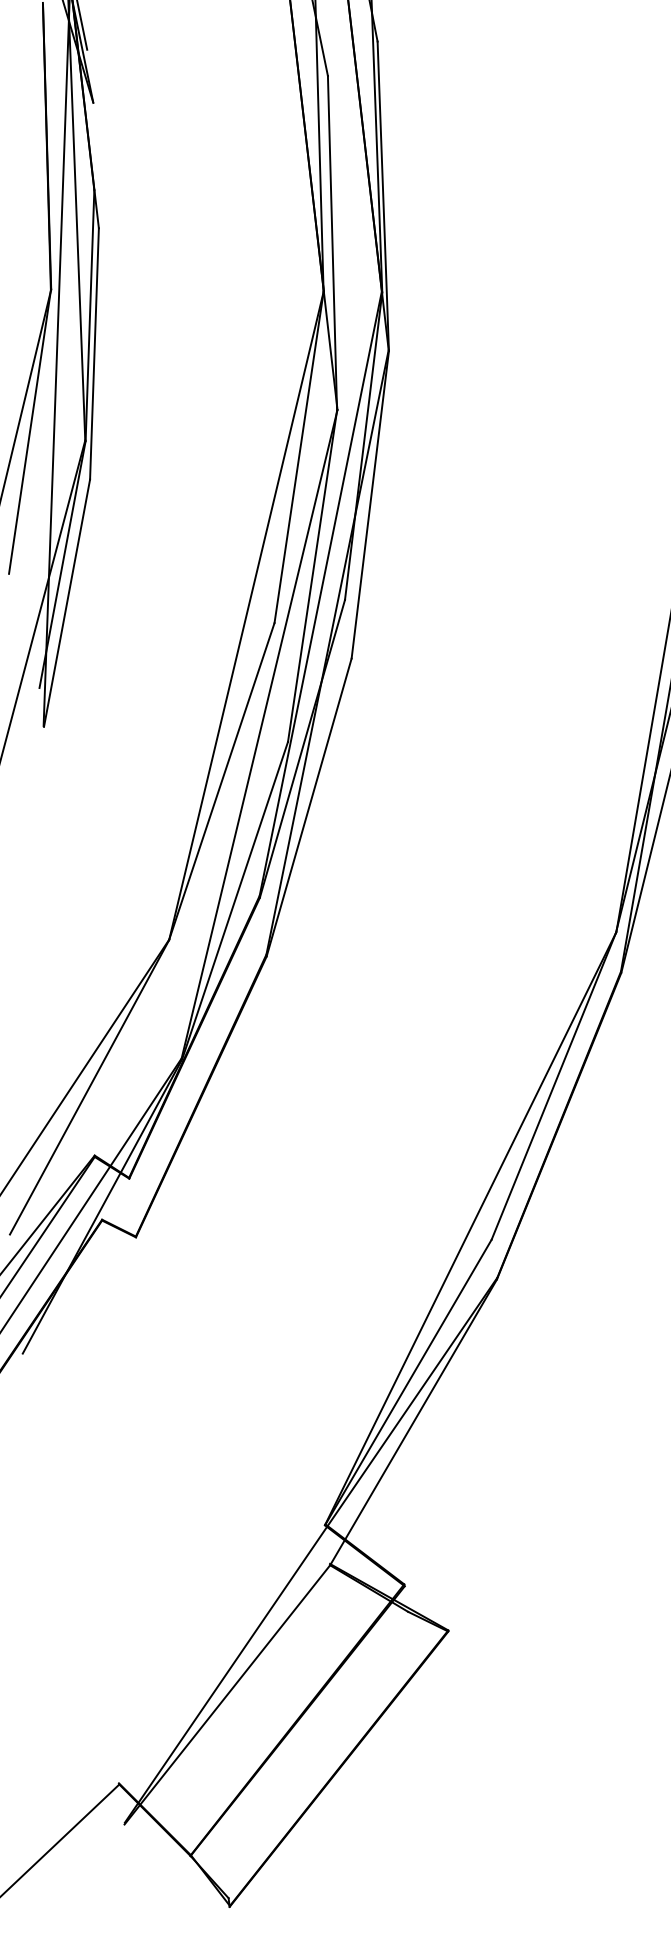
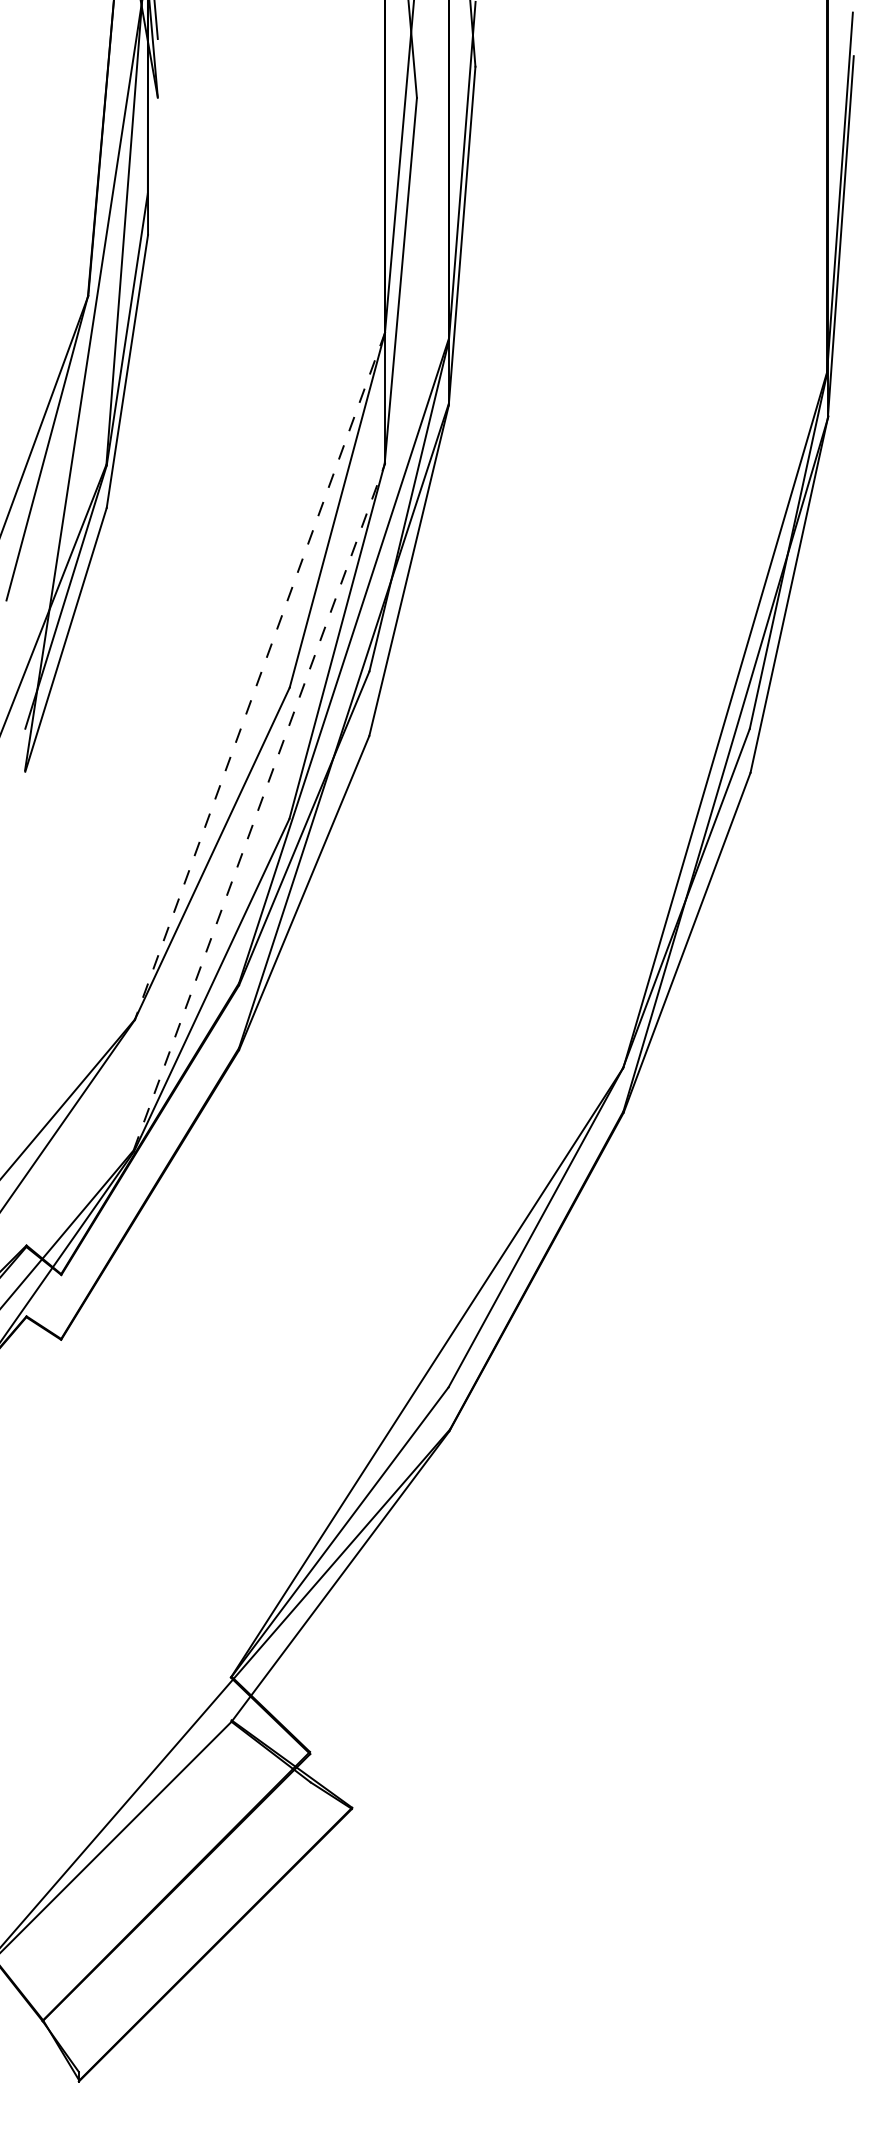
line: (246, 615) -> (260, 675), solid -> dashed
line: (259, 733) -> (259, 806), solid -> dashed

